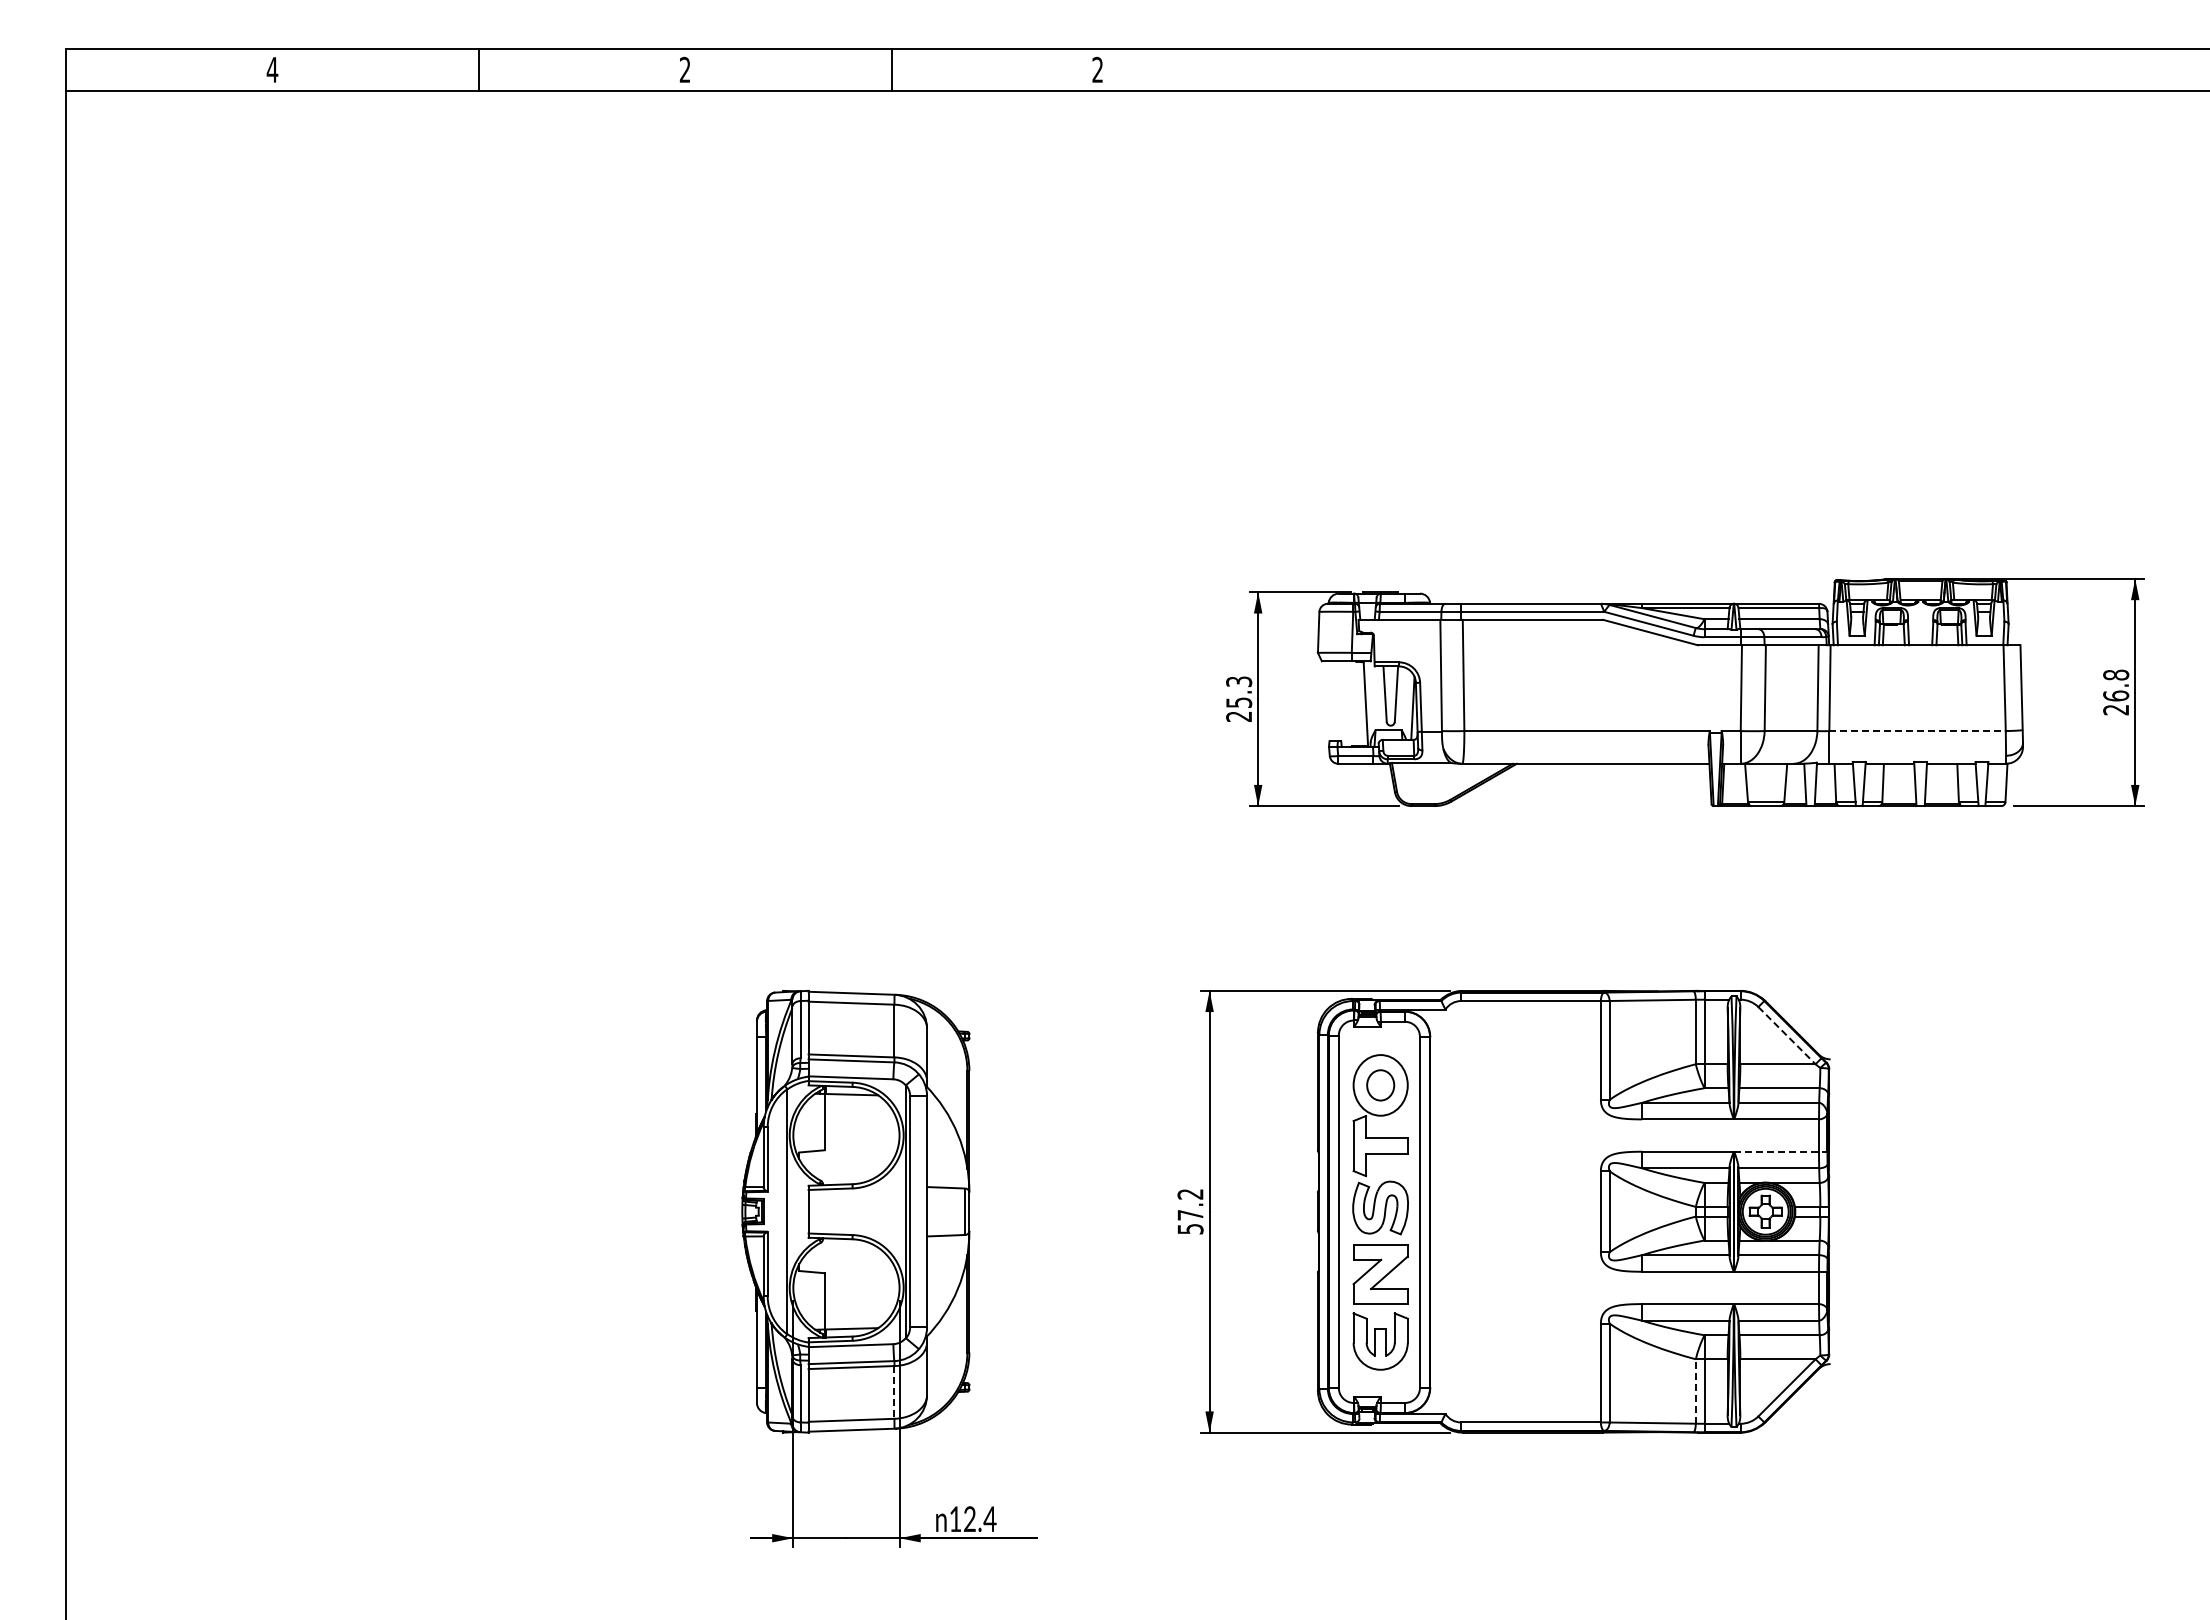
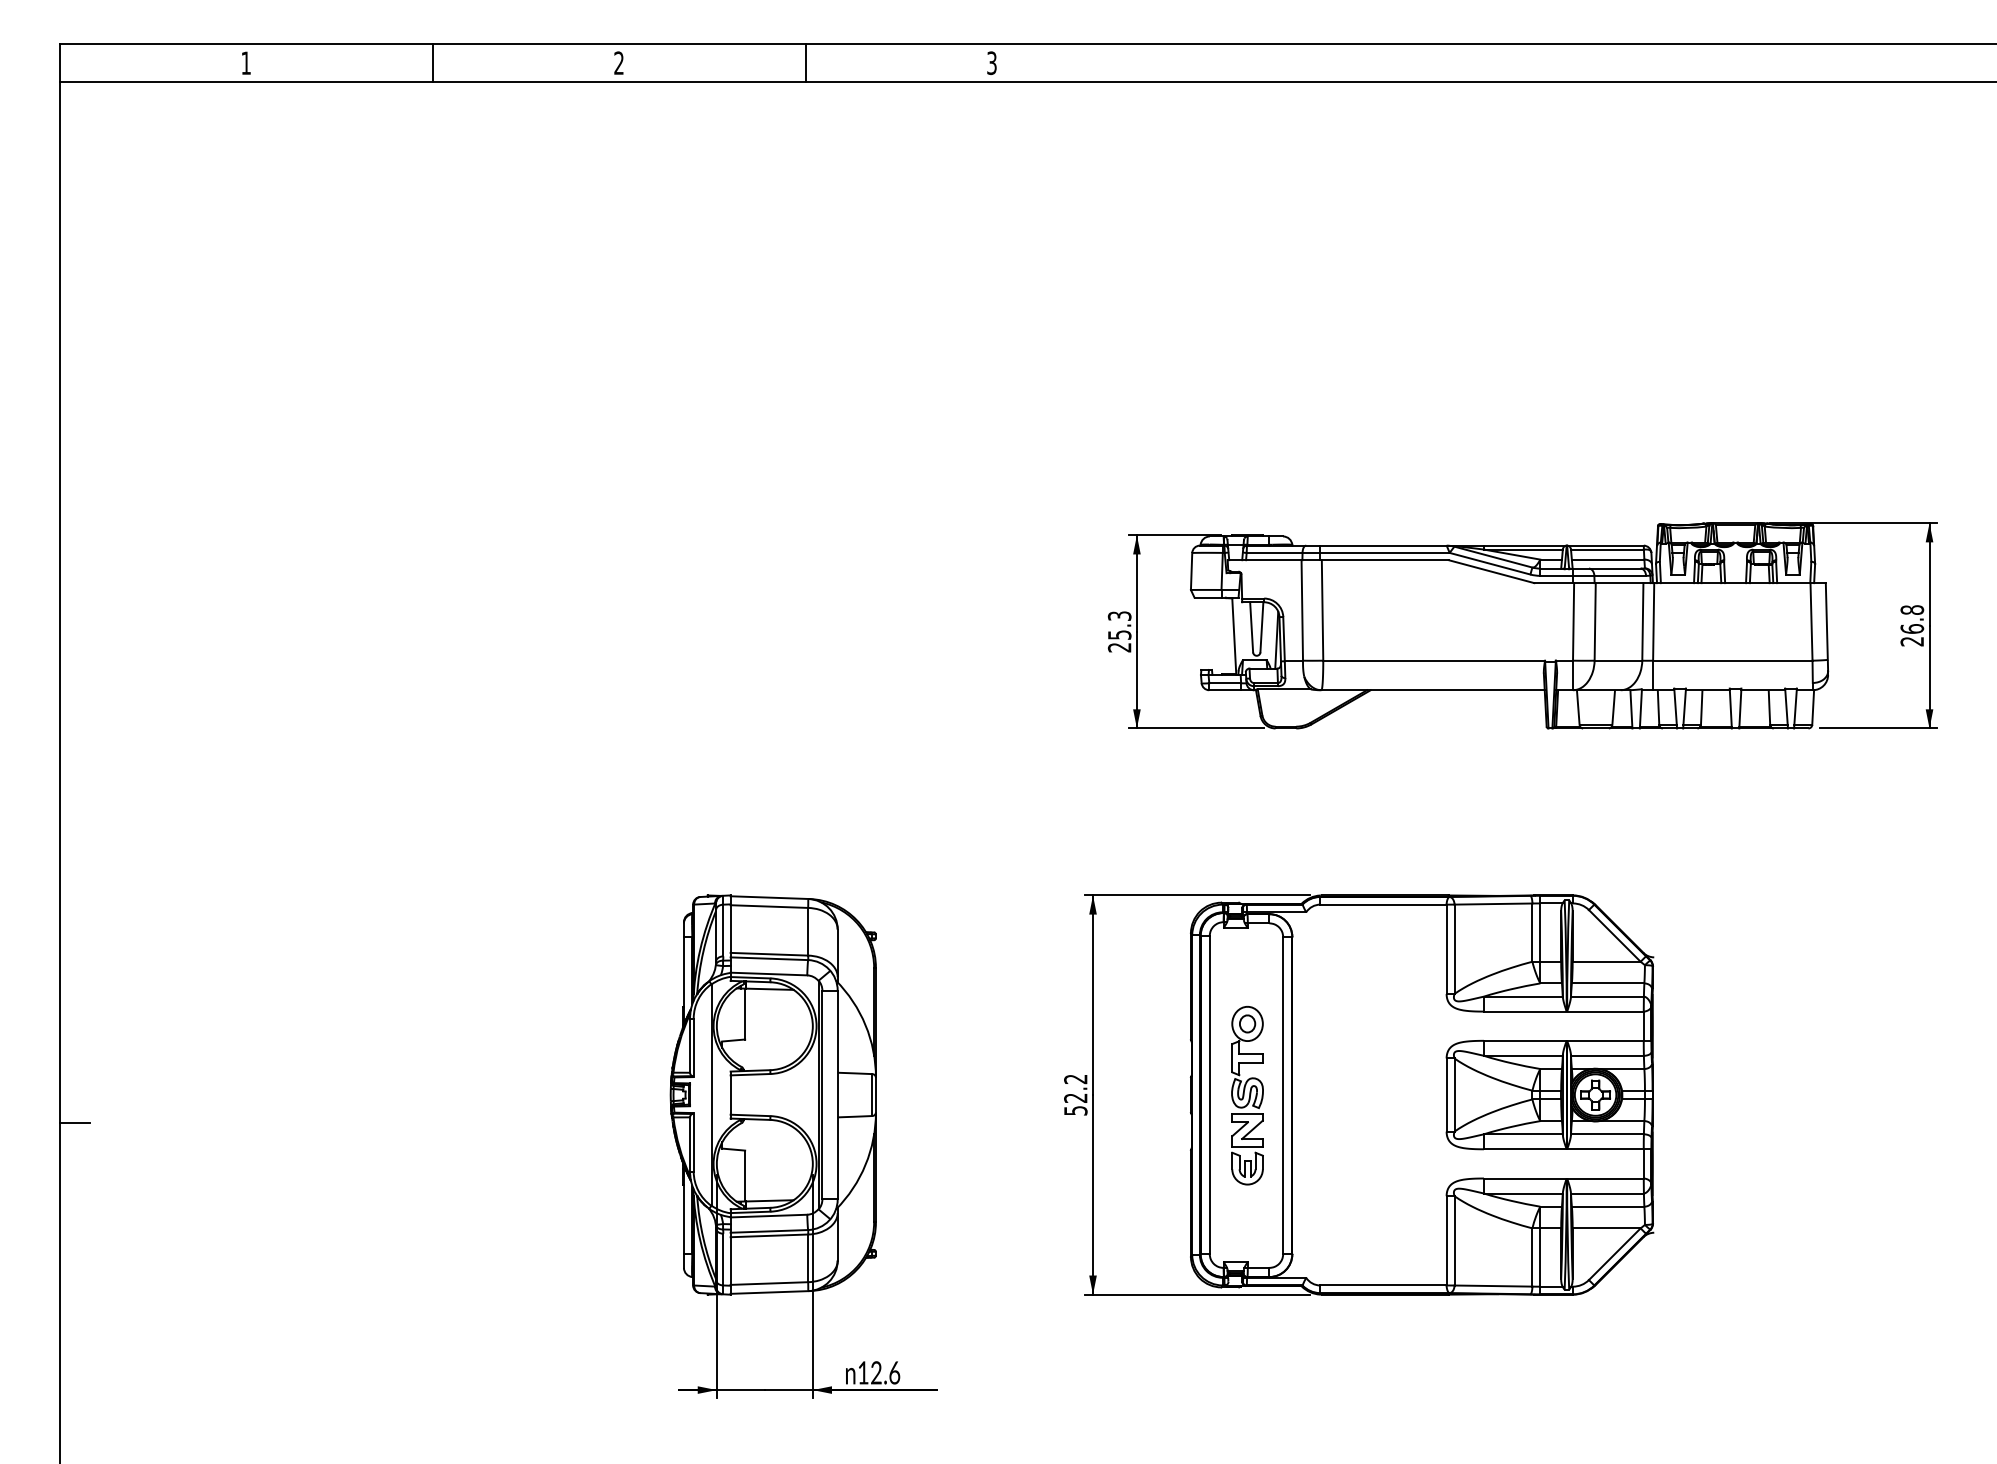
text: (272, 69) -> (246, 62), 4 -> 1
text: (1097, 70) -> (991, 63), 2 -> 3
line: (1918, 731) -> (1733, 661), dashed -> solid
line: (1787, 1035) -> (1615, 935), dashed -> solid
line: (1780, 1151) -> (1608, 1040), dashed -> solid
part: (1380, 1212) -> (1247, 1095), size x0.62
text: (1190, 1215) -> (1075, 1098), 57.2 -> 52.2
line: (83, 1242) -> (75, 1122), added
line: (1695, 1390) -> (1532, 1256), dashed -> solid
line: (894, 1392) -> (808, 1258), dashed -> solid
text: (989, 1519) -> (894, 1373), 12.4 -> 12.6

